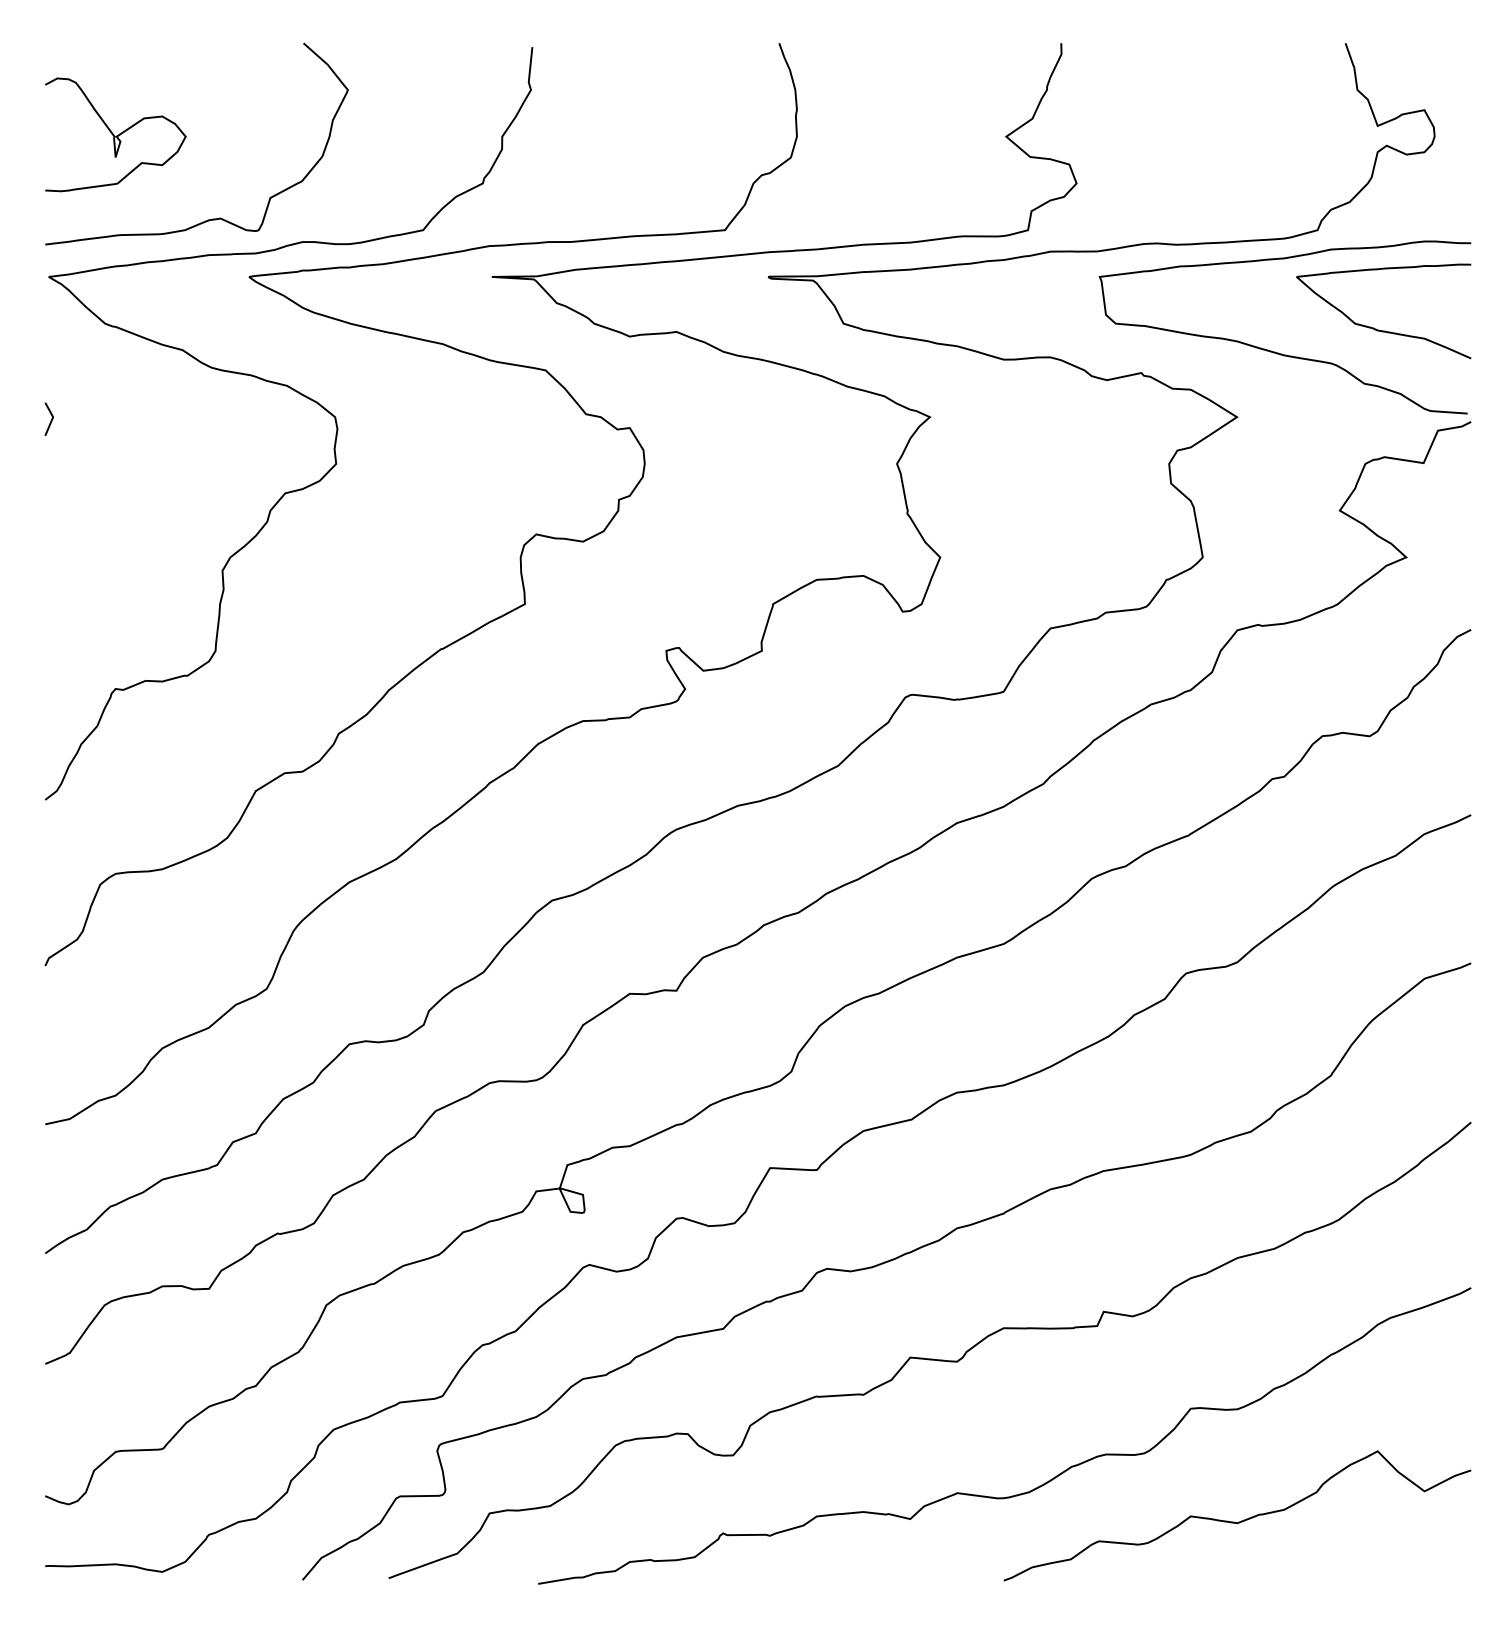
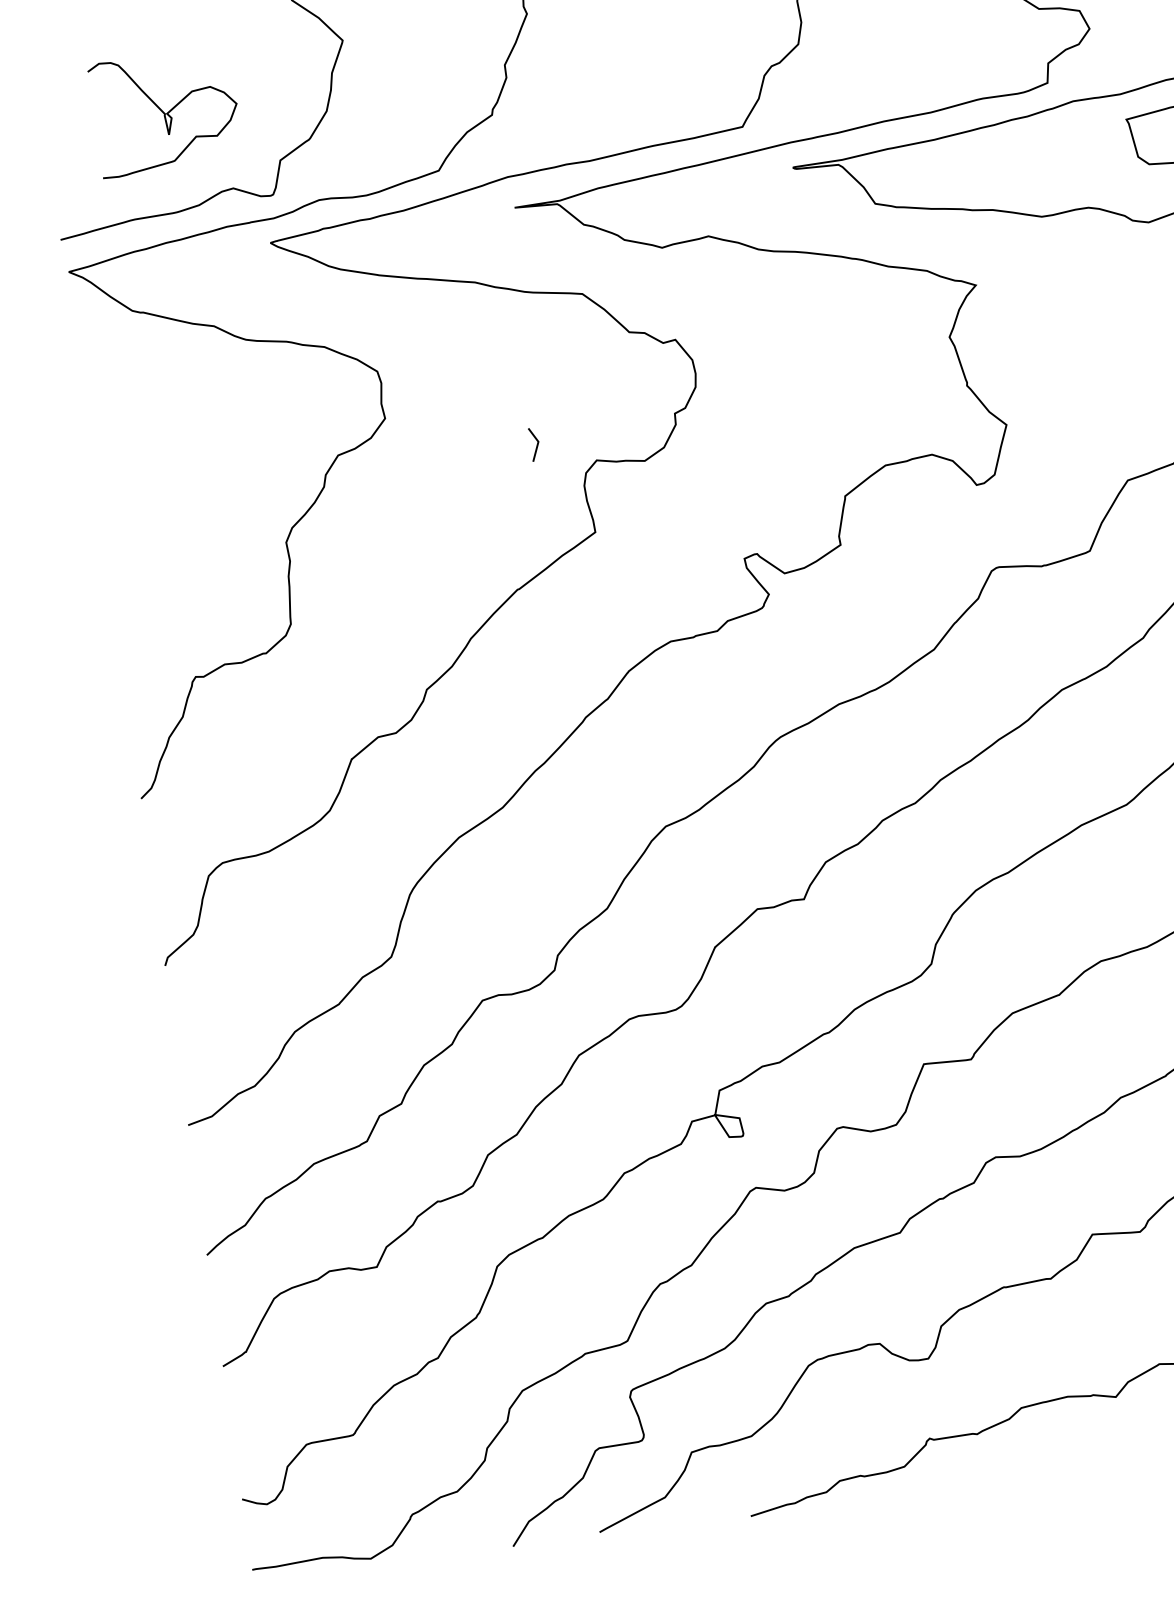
curve: (114, 134) -> (164, 111), moved
line: (50, 420) -> (536, 445), moved

